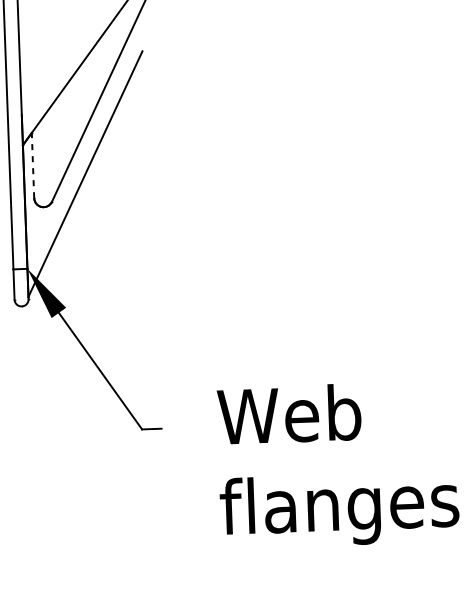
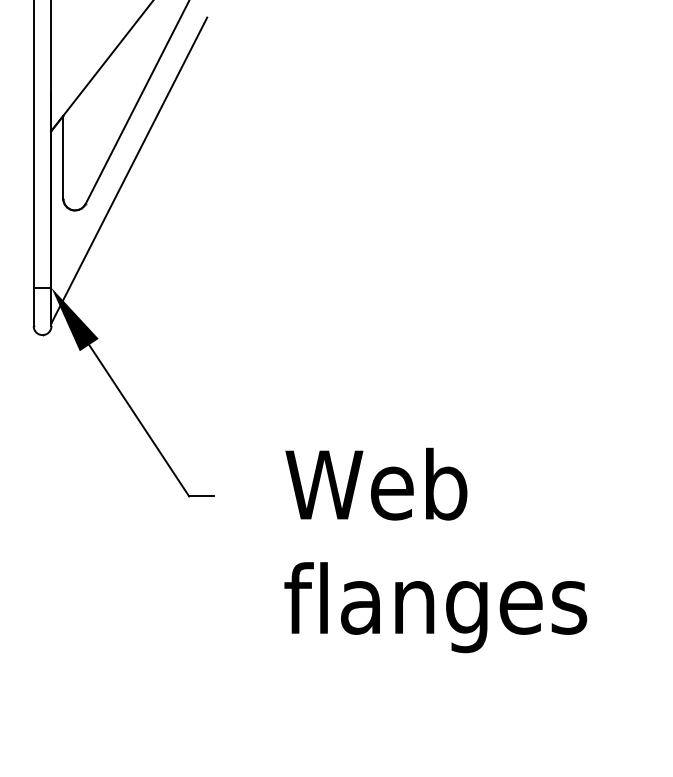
line: (33, 164) -> (63, 156), dashed -> solid

